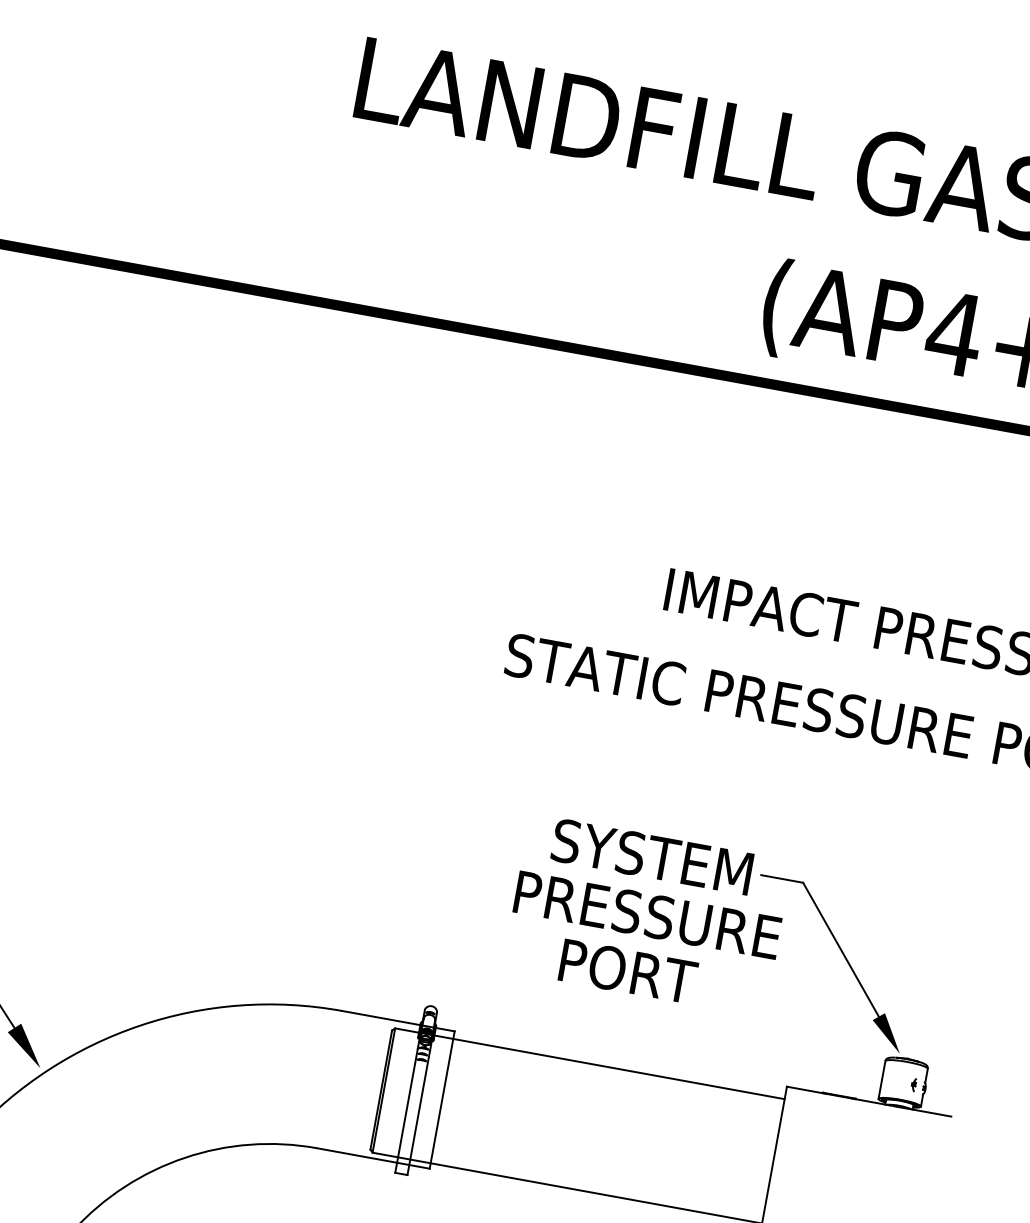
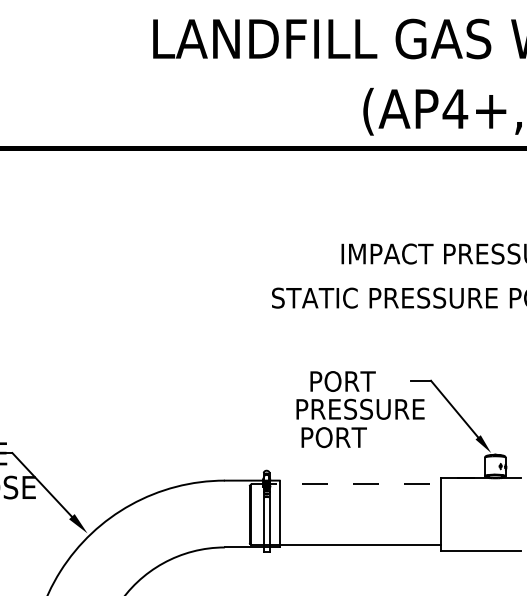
text: (651, 856) -> (357, 381), SYSTEM -> PORT
text: (626, 971) -> (333, 437), moved
line: (590, 1064) -> (346, 484), solid -> dashed

